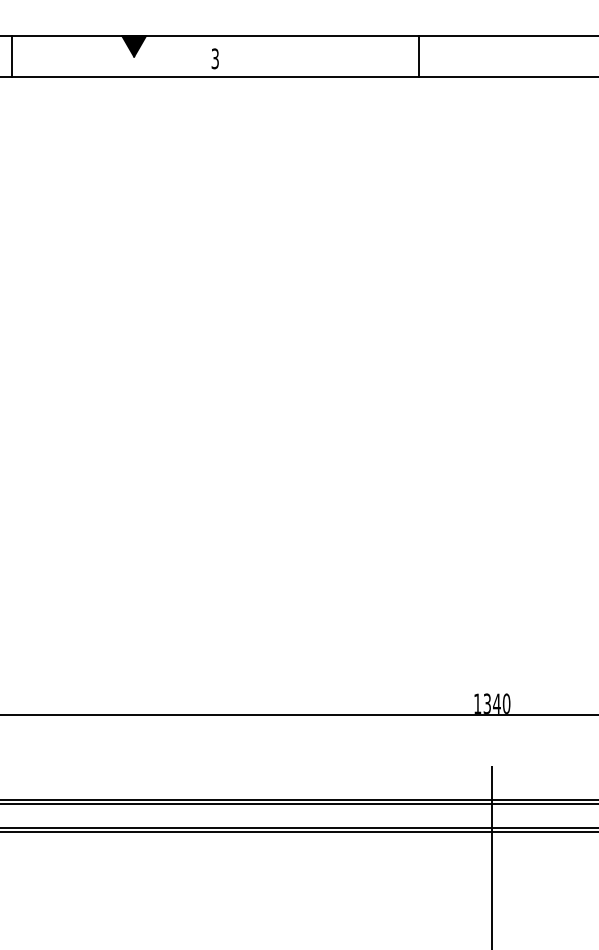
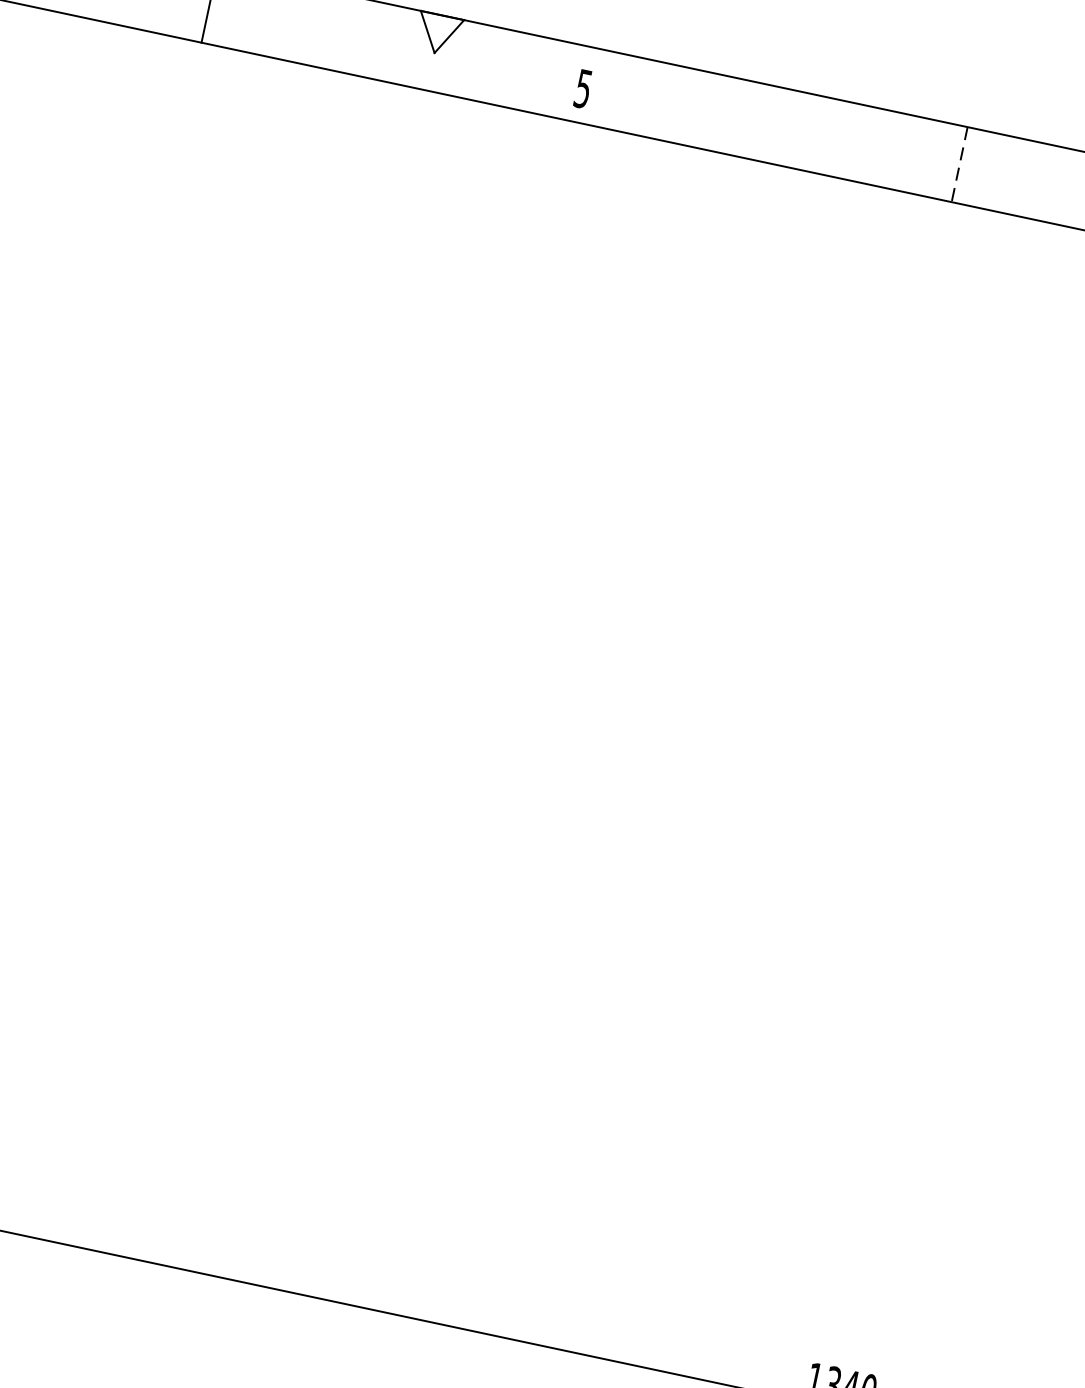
fill: (133, 46) -> (437, 34), removed
line: (418, 57) -> (958, 166), solid -> dashed
text: (215, 58) -> (583, 88), 3 -> 5

